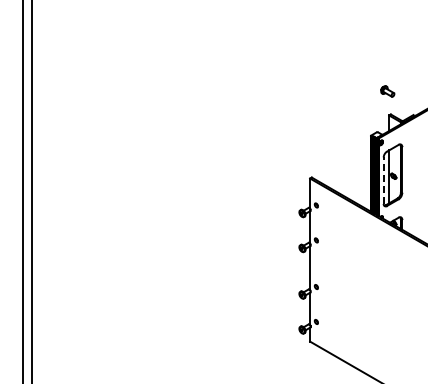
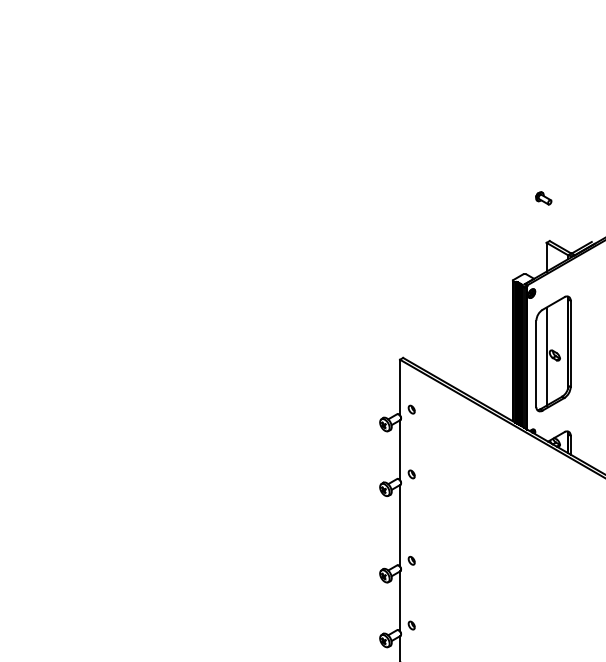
part: (387, 91) -> (543, 198), size x0.62
line: (383, 180) -> (536, 363), dashed -> solid

